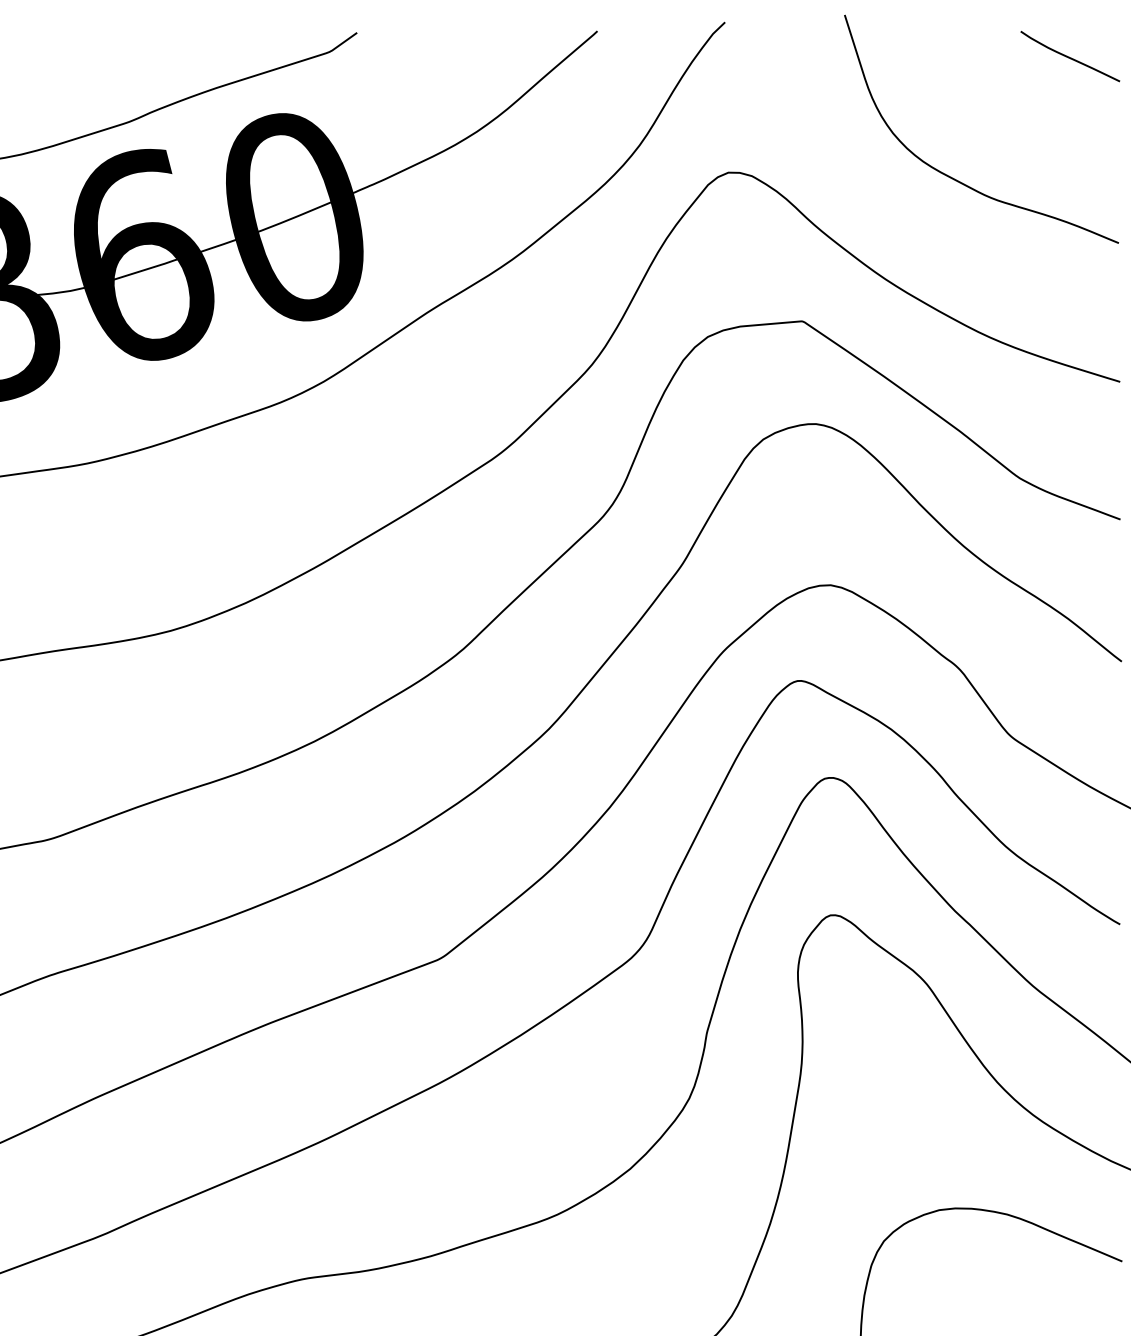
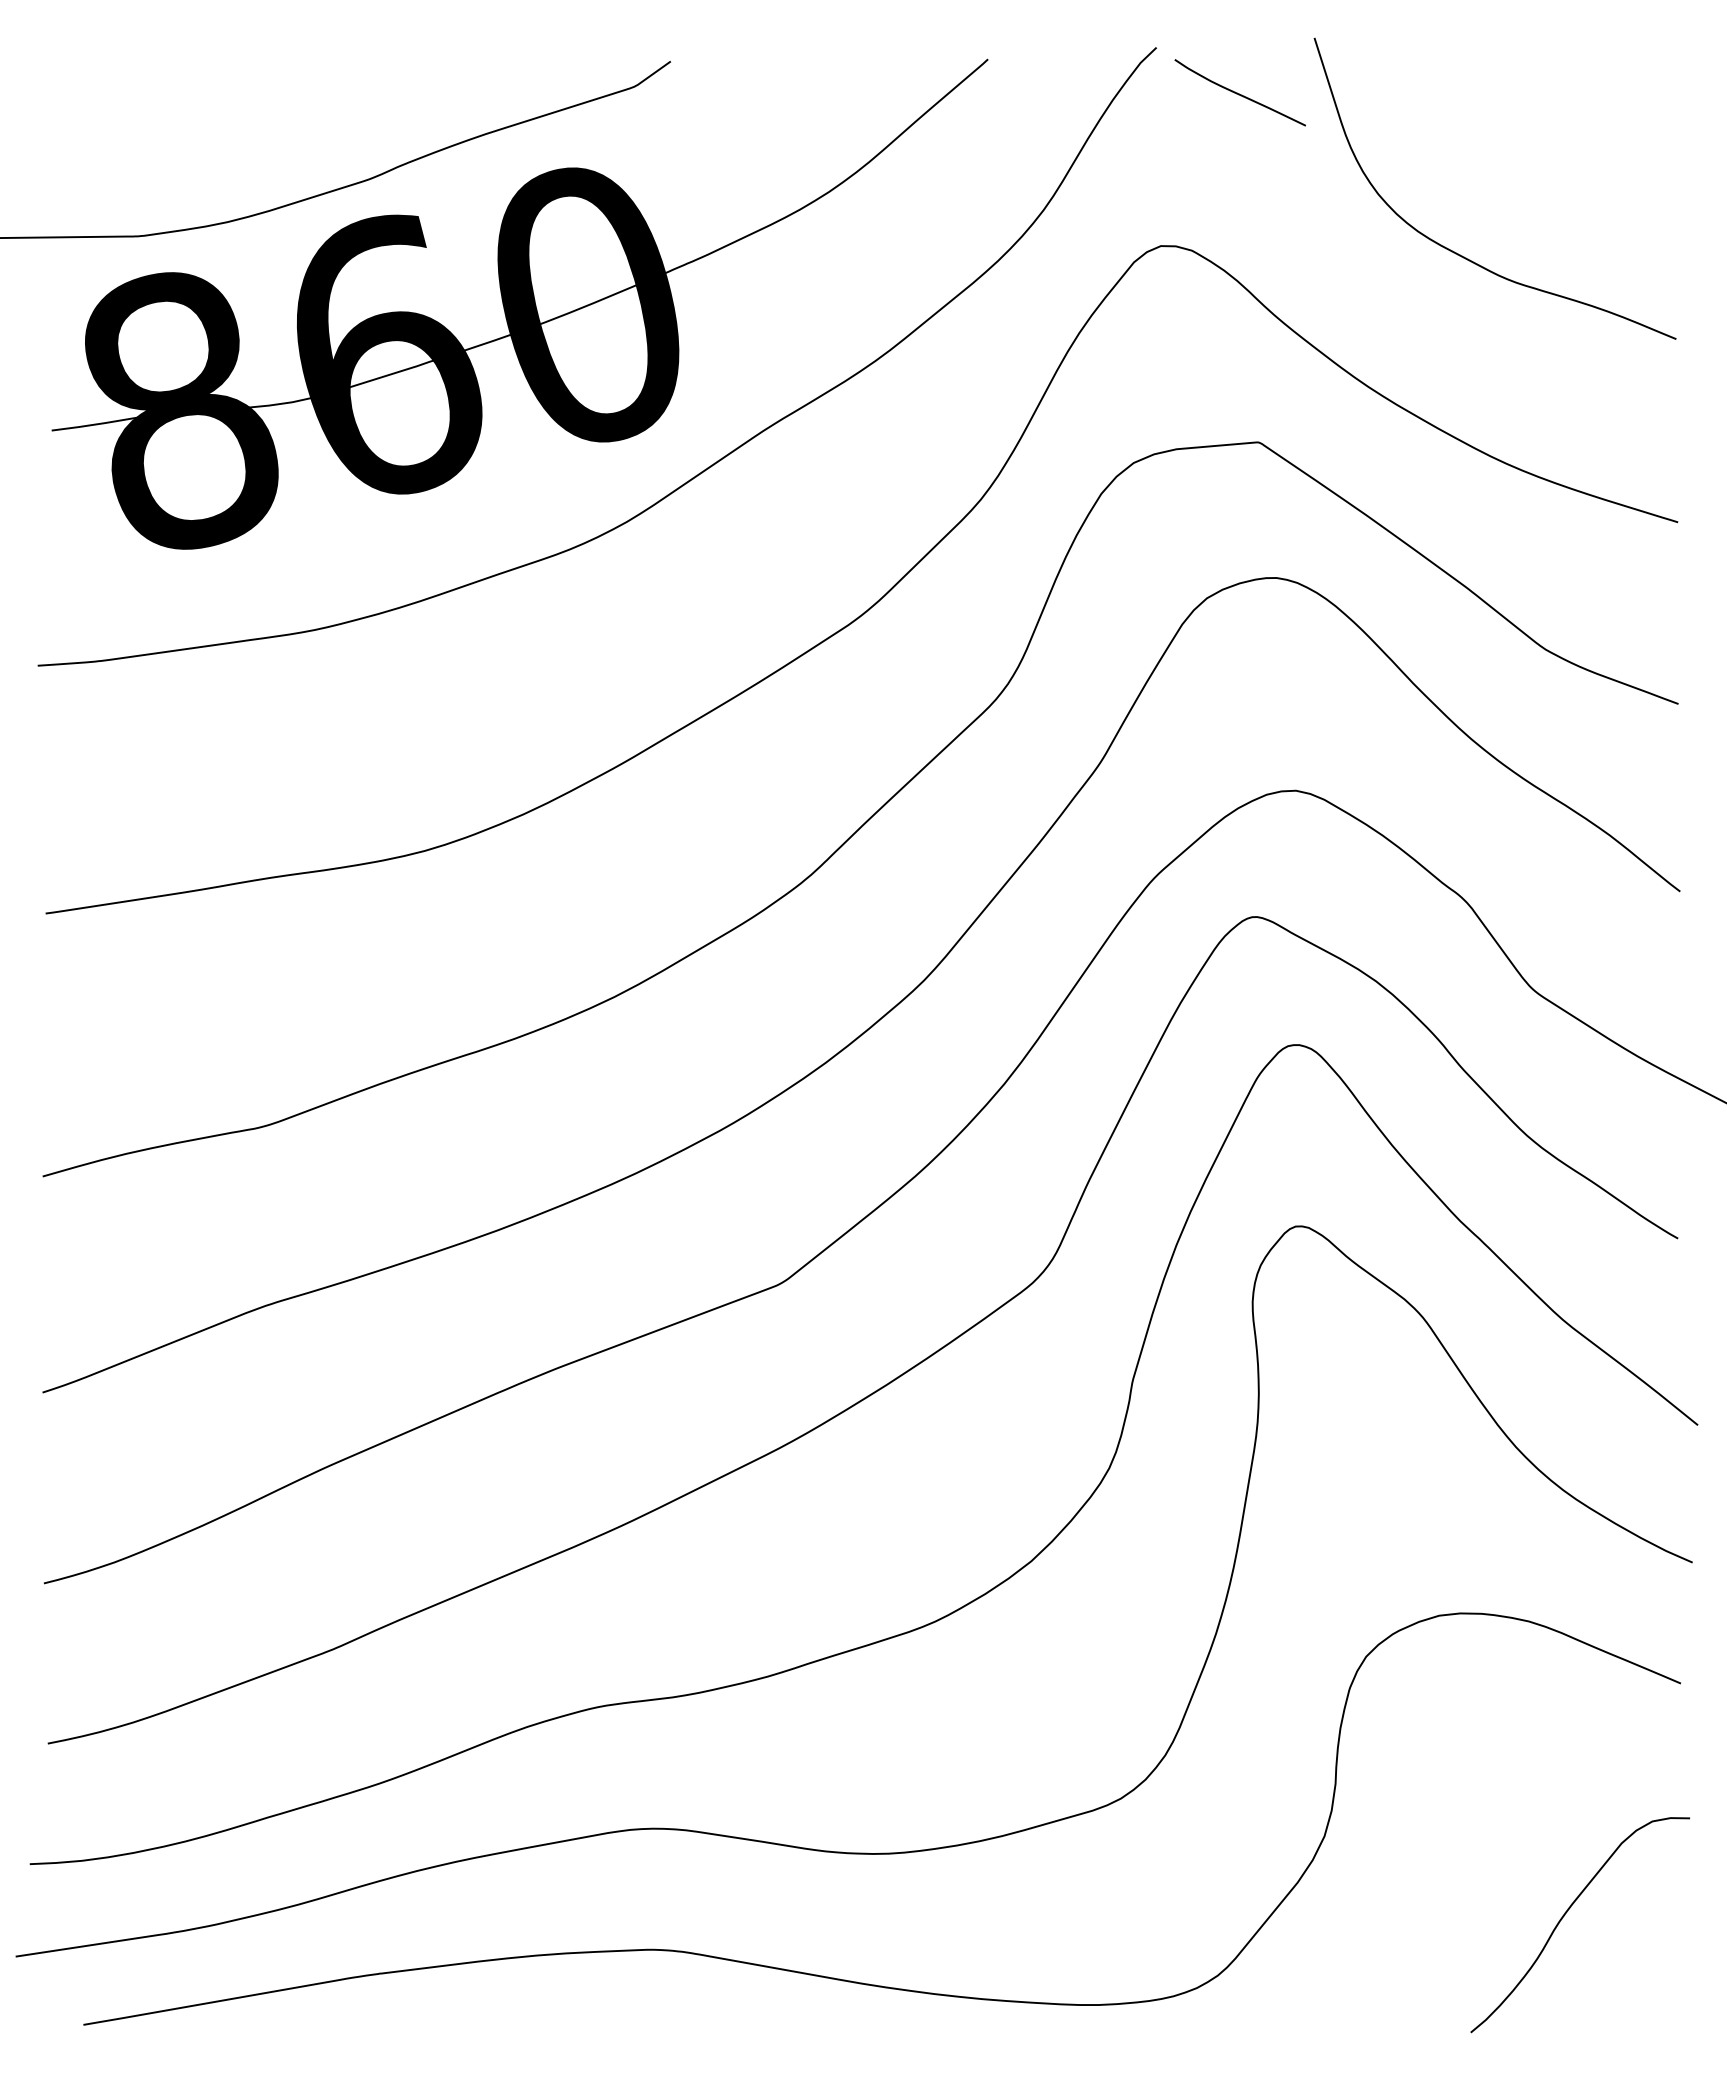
curve: (1069, 57) -> (1239, 93), moved

